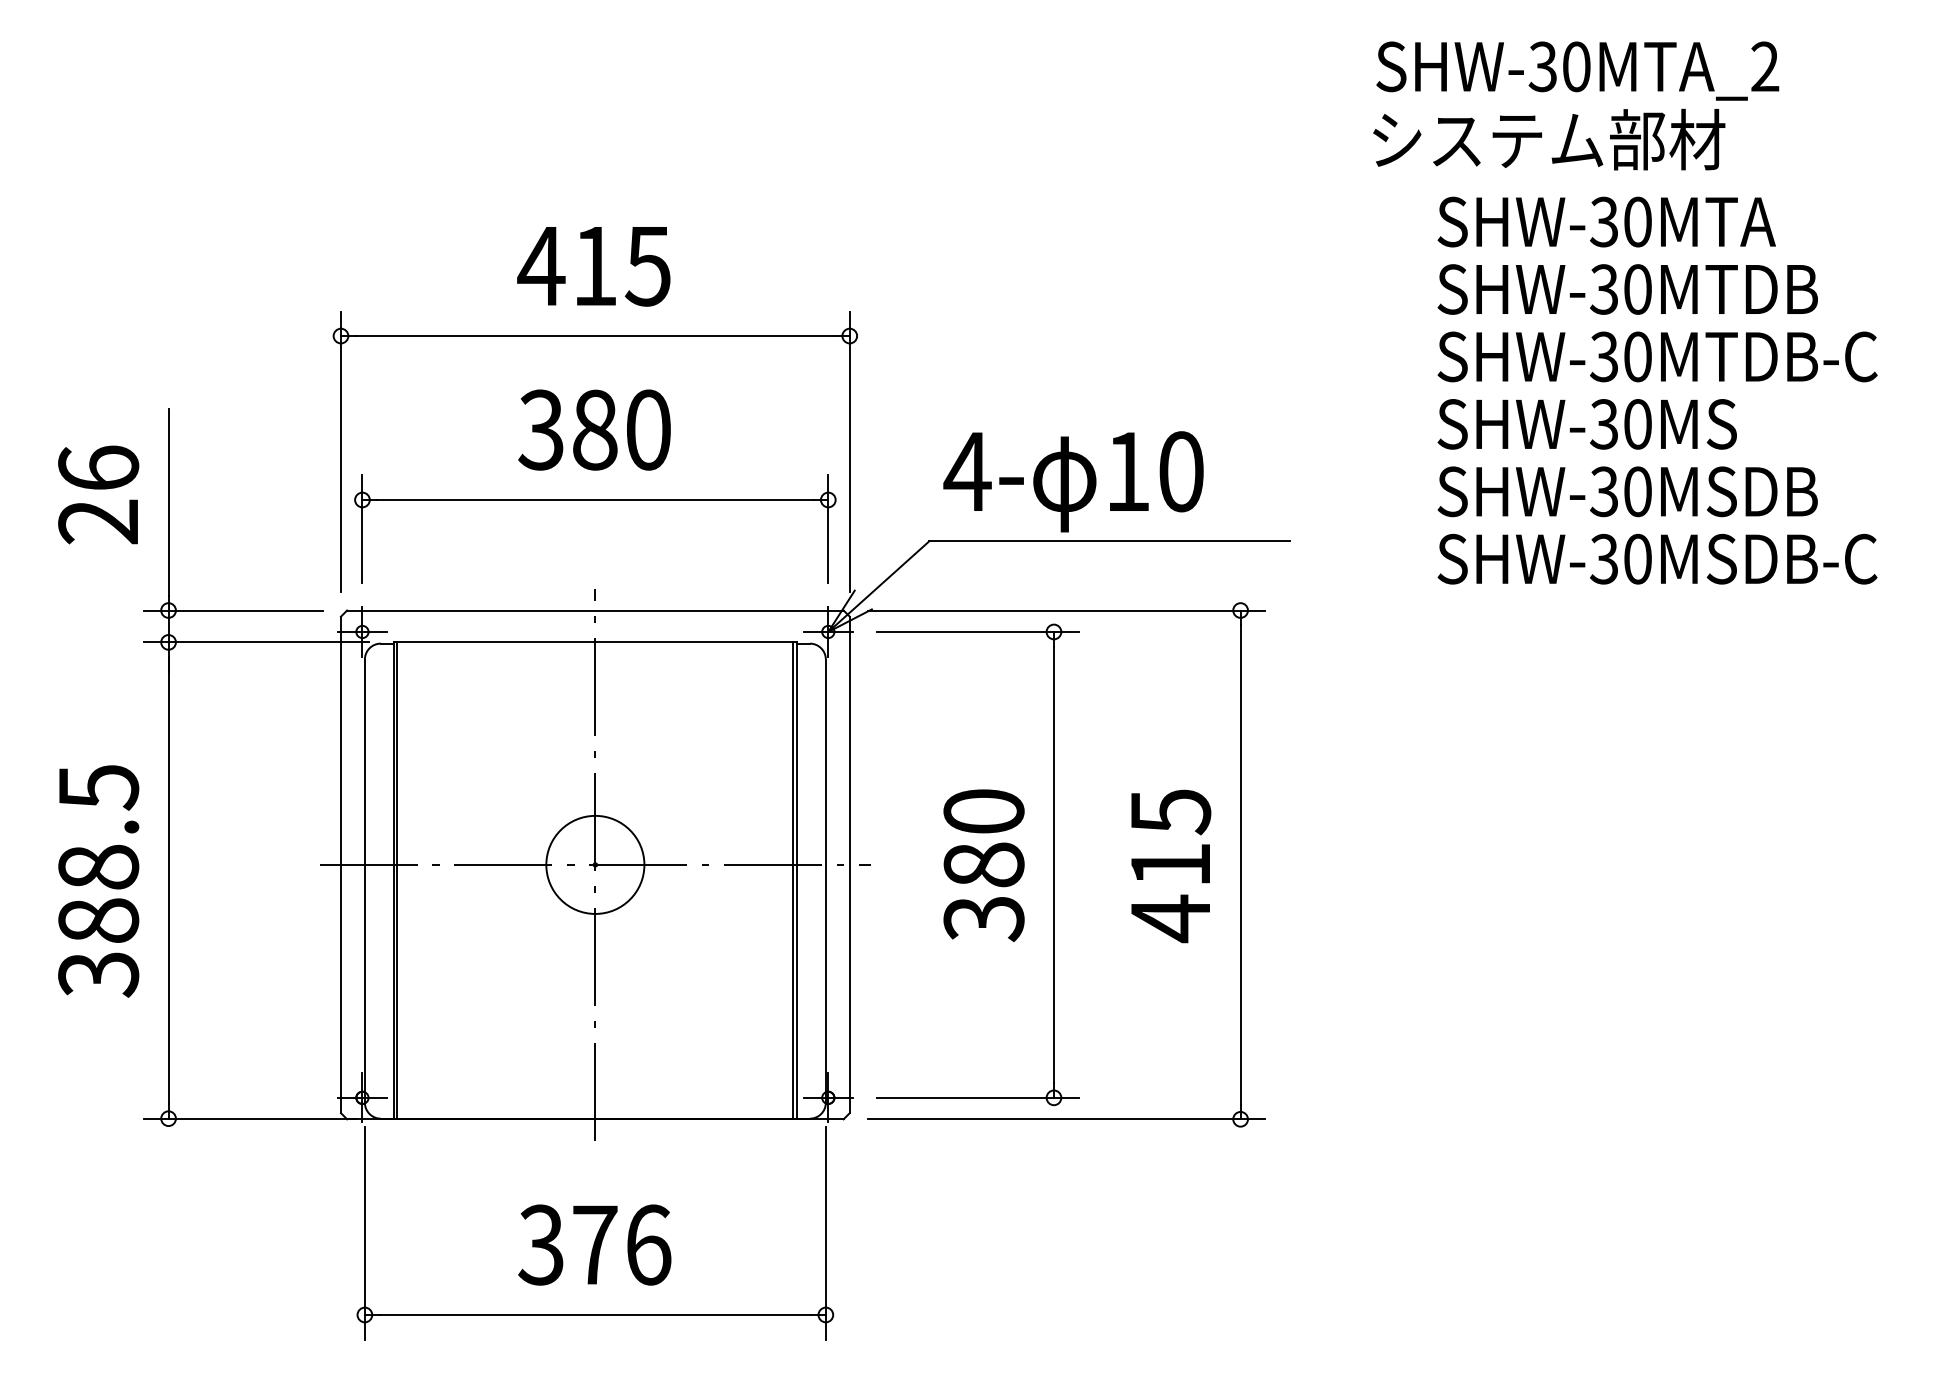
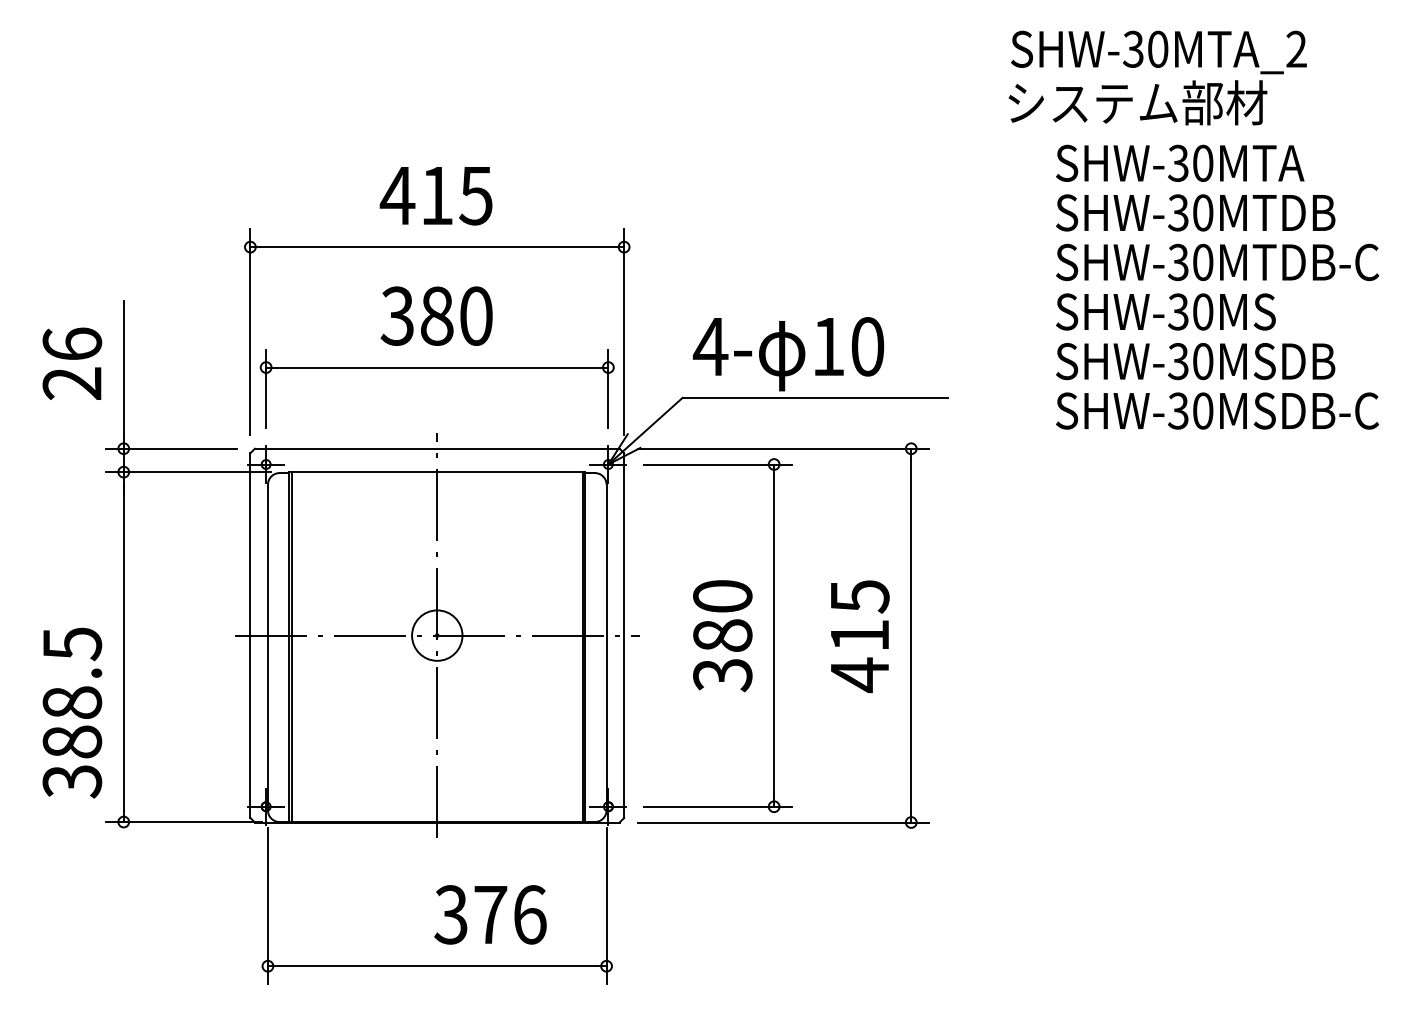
circle: (595, 864) -> (437, 635), size x0.7
text: (98, 881) -> (72, 713), moved
text: (594, 1244) -> (490, 914), moved

